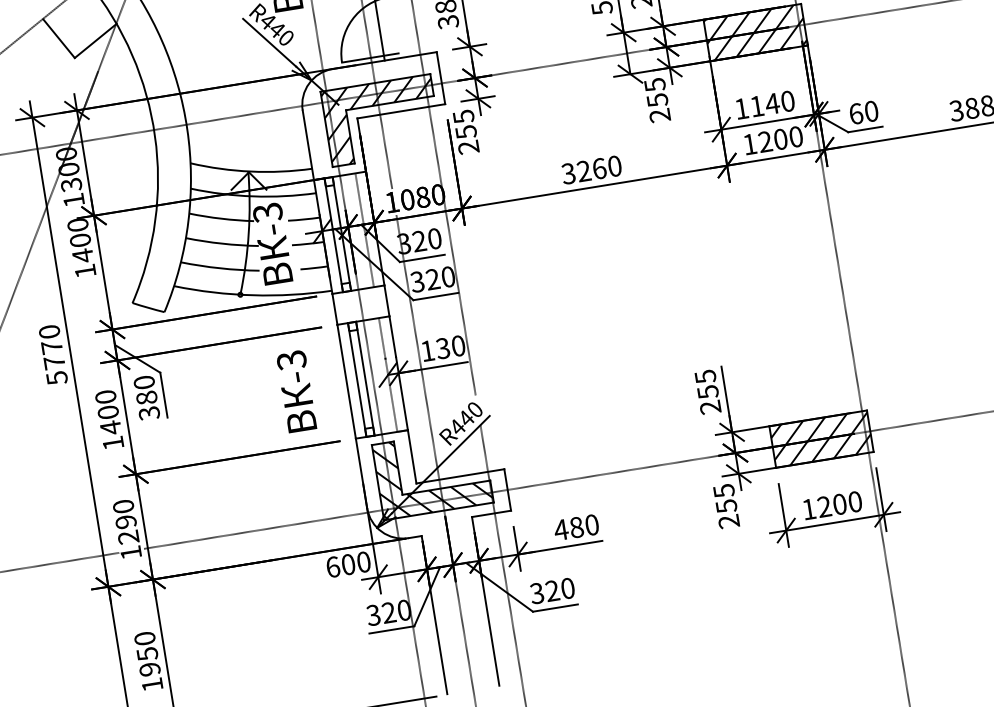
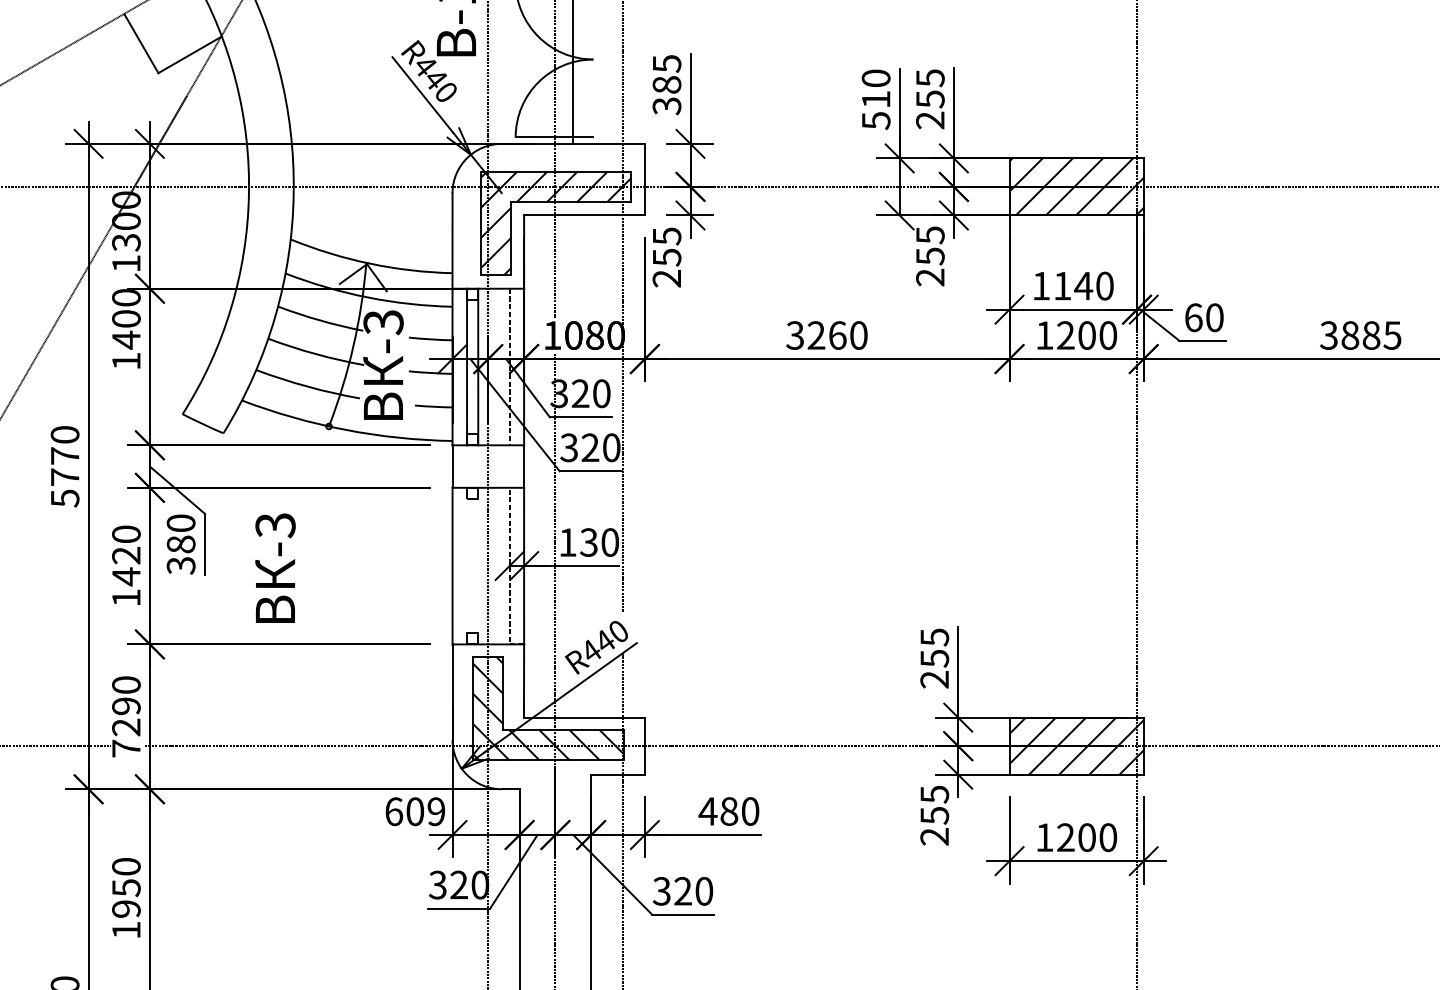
line: (365, 378) -> (478, 565), removed
line: (357, 379) -> (467, 565), removed
text: (296, 390) -> (275, 567), moved
text: (108, 412) -> (126, 555), 1400 -> 1420
text: (131, 552) -> (126, 748), 1290 -> 7290
text: (363, 561) -> (436, 811), 600 -> 609

